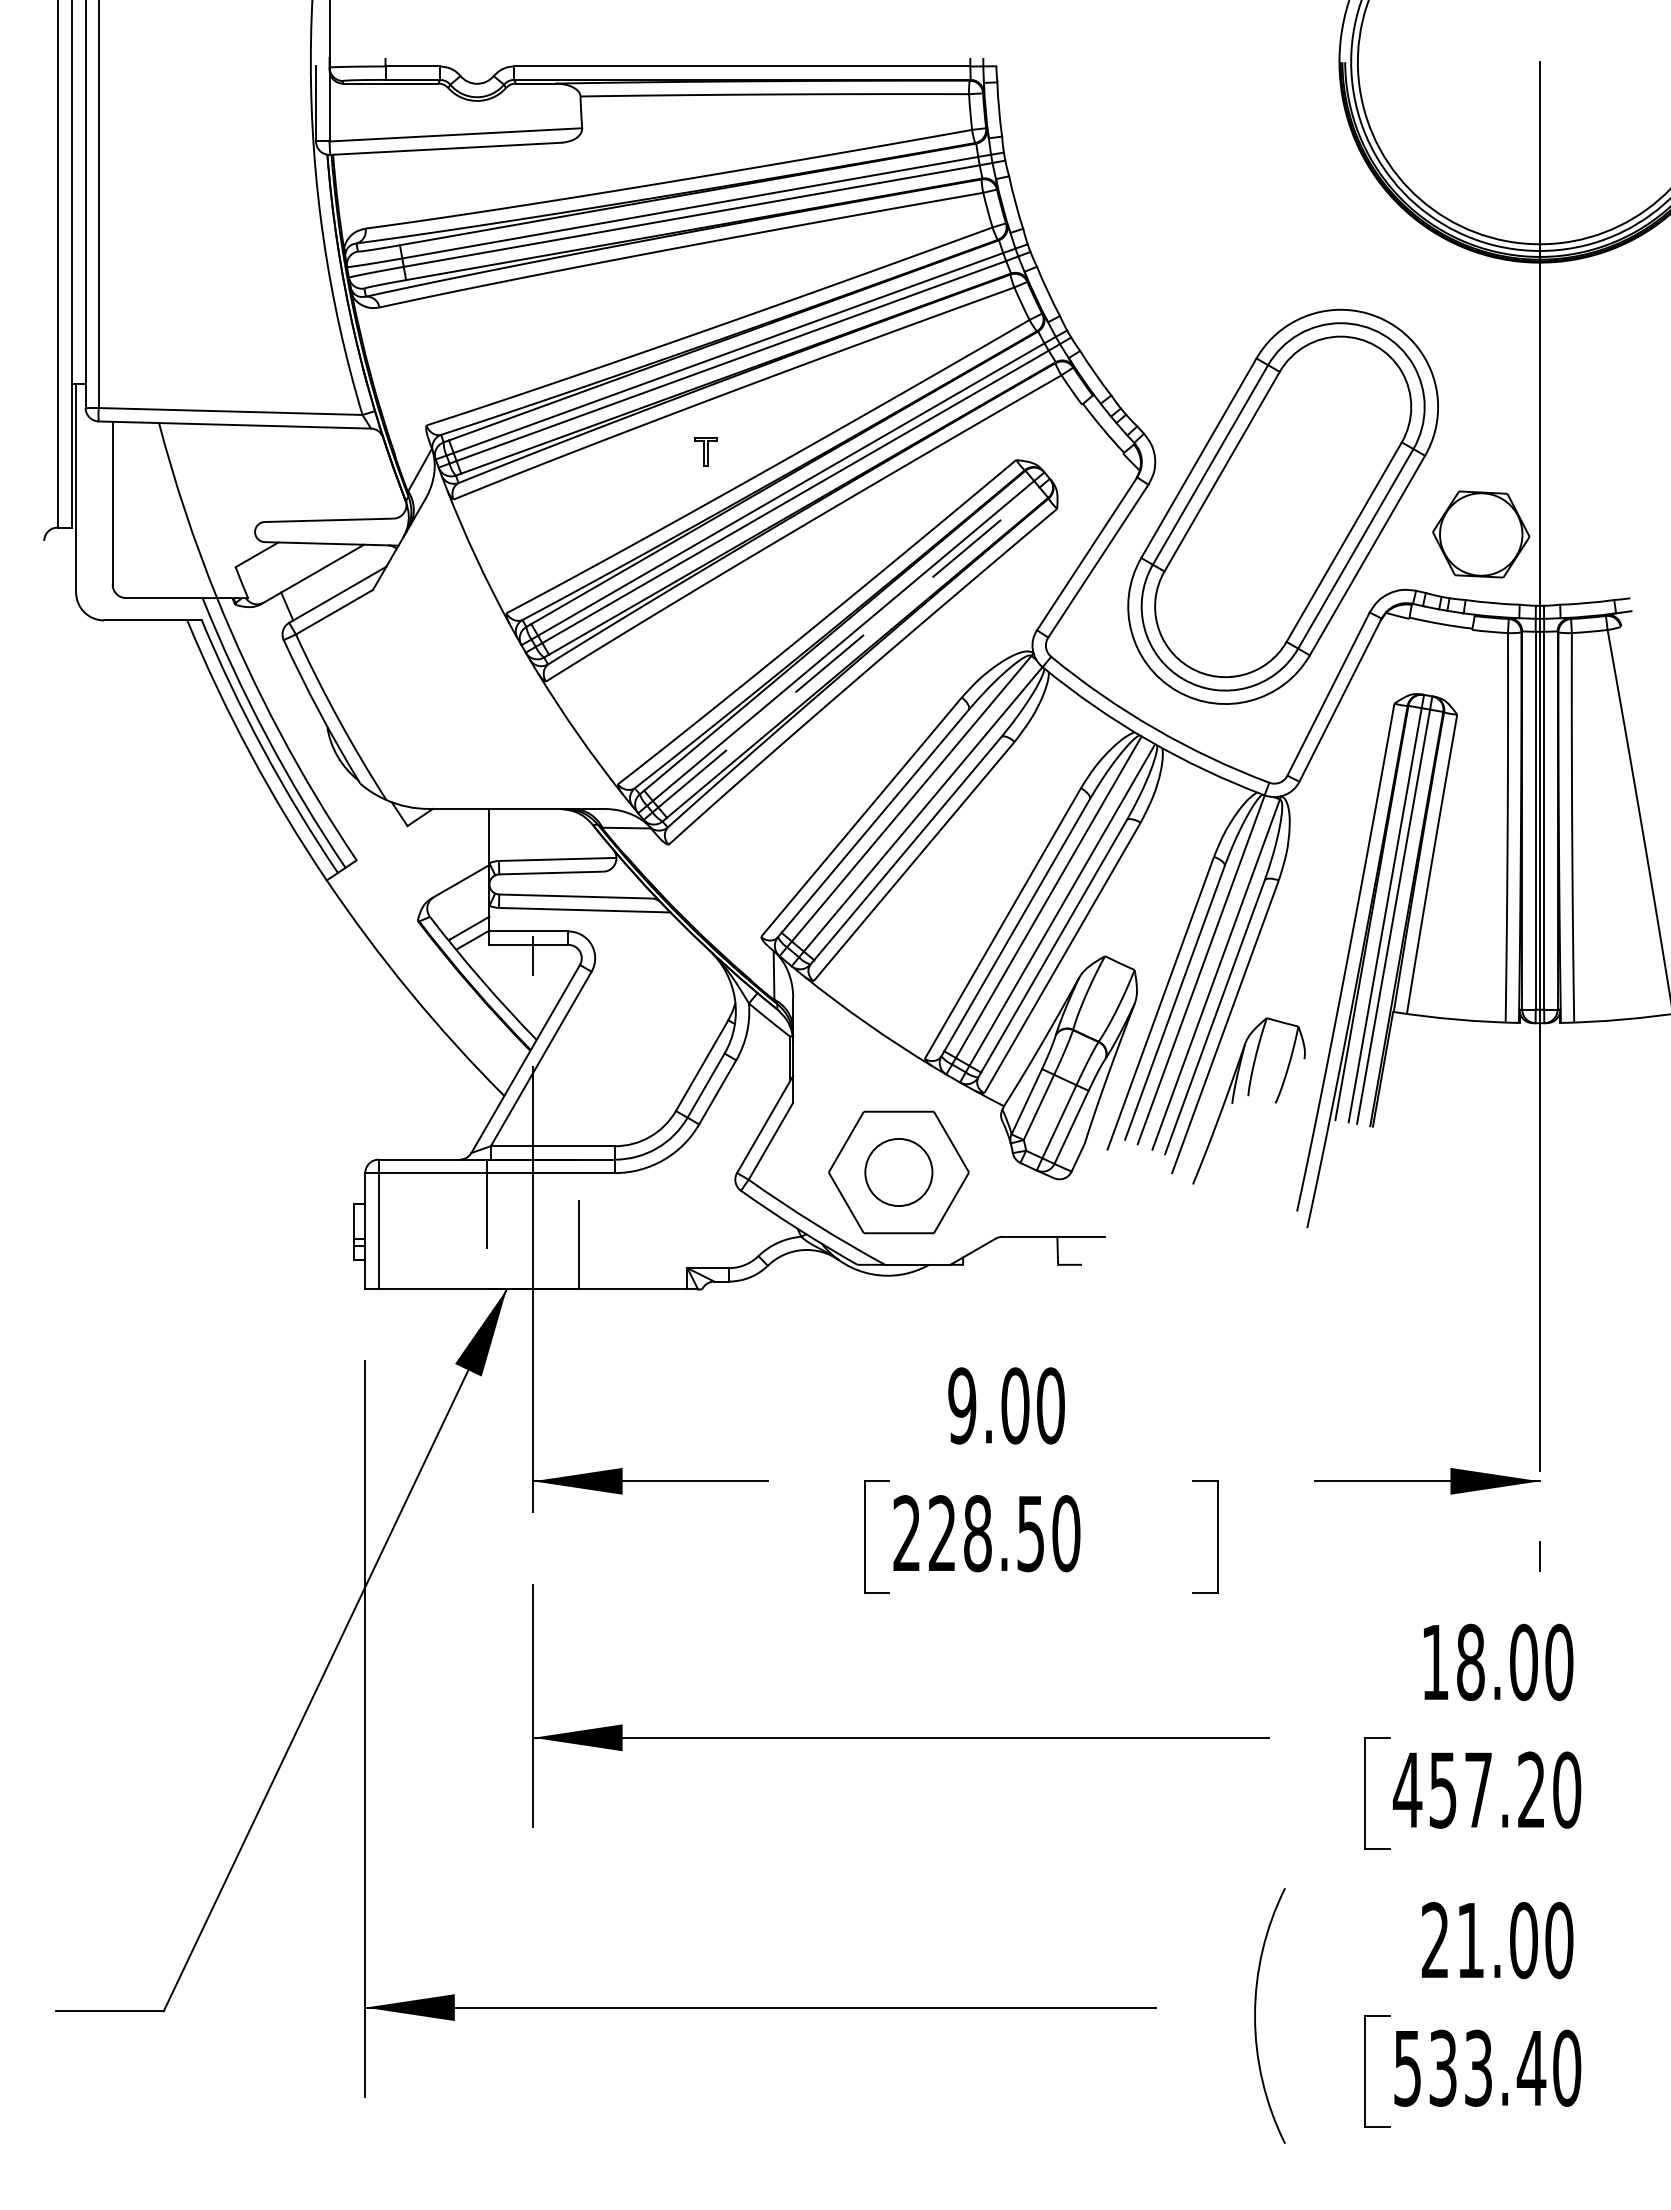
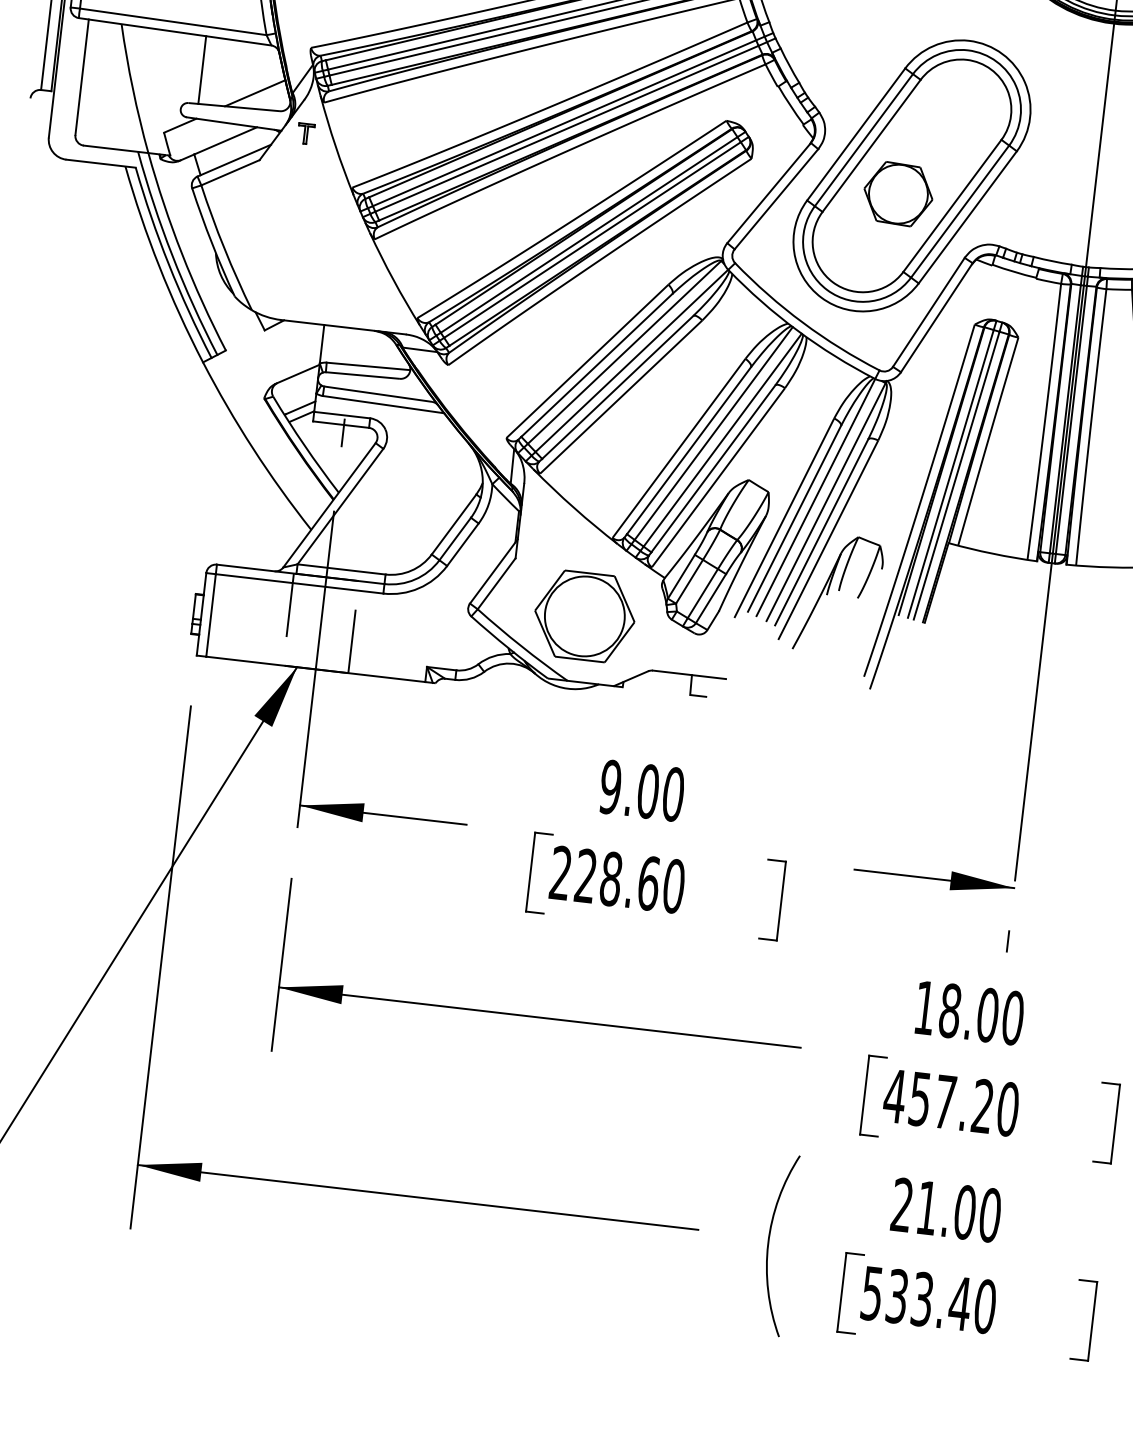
part: (705, 451) -> (305, 133), moved
line: (278, 473) -> (202, 69), added
line: (355, 497) -> (254, 93), added
part: (1481, 534) -> (898, 194), moved
line: (848, 647) -> (592, 239), dashed -> solid
circle: (898, 1172) -> (584, 616), size x1.67
text: (1031, 1533) -> (649, 883), 228.50 -> 228.60

